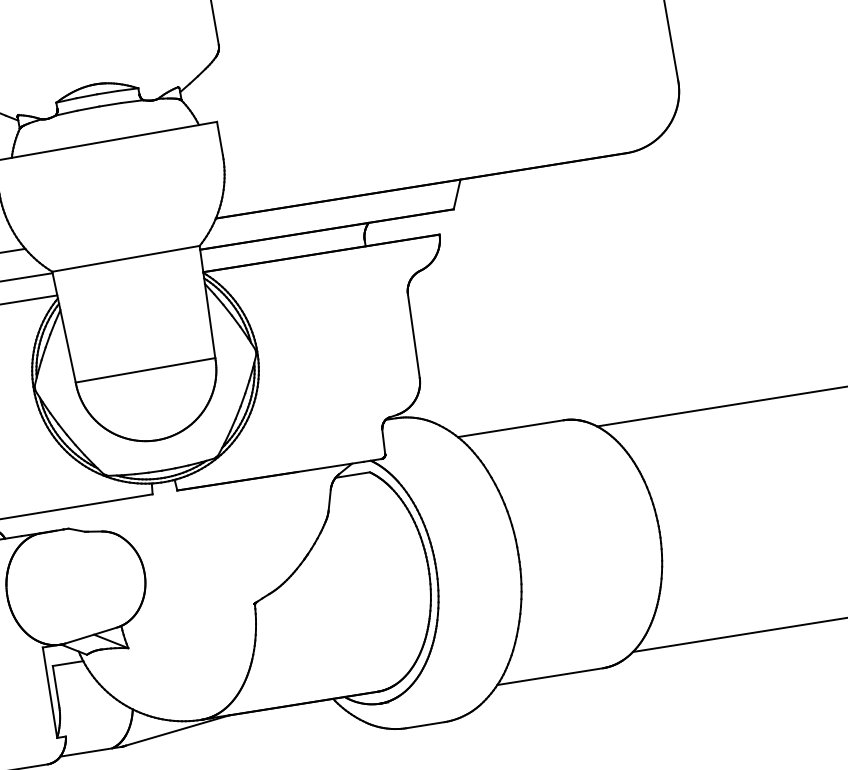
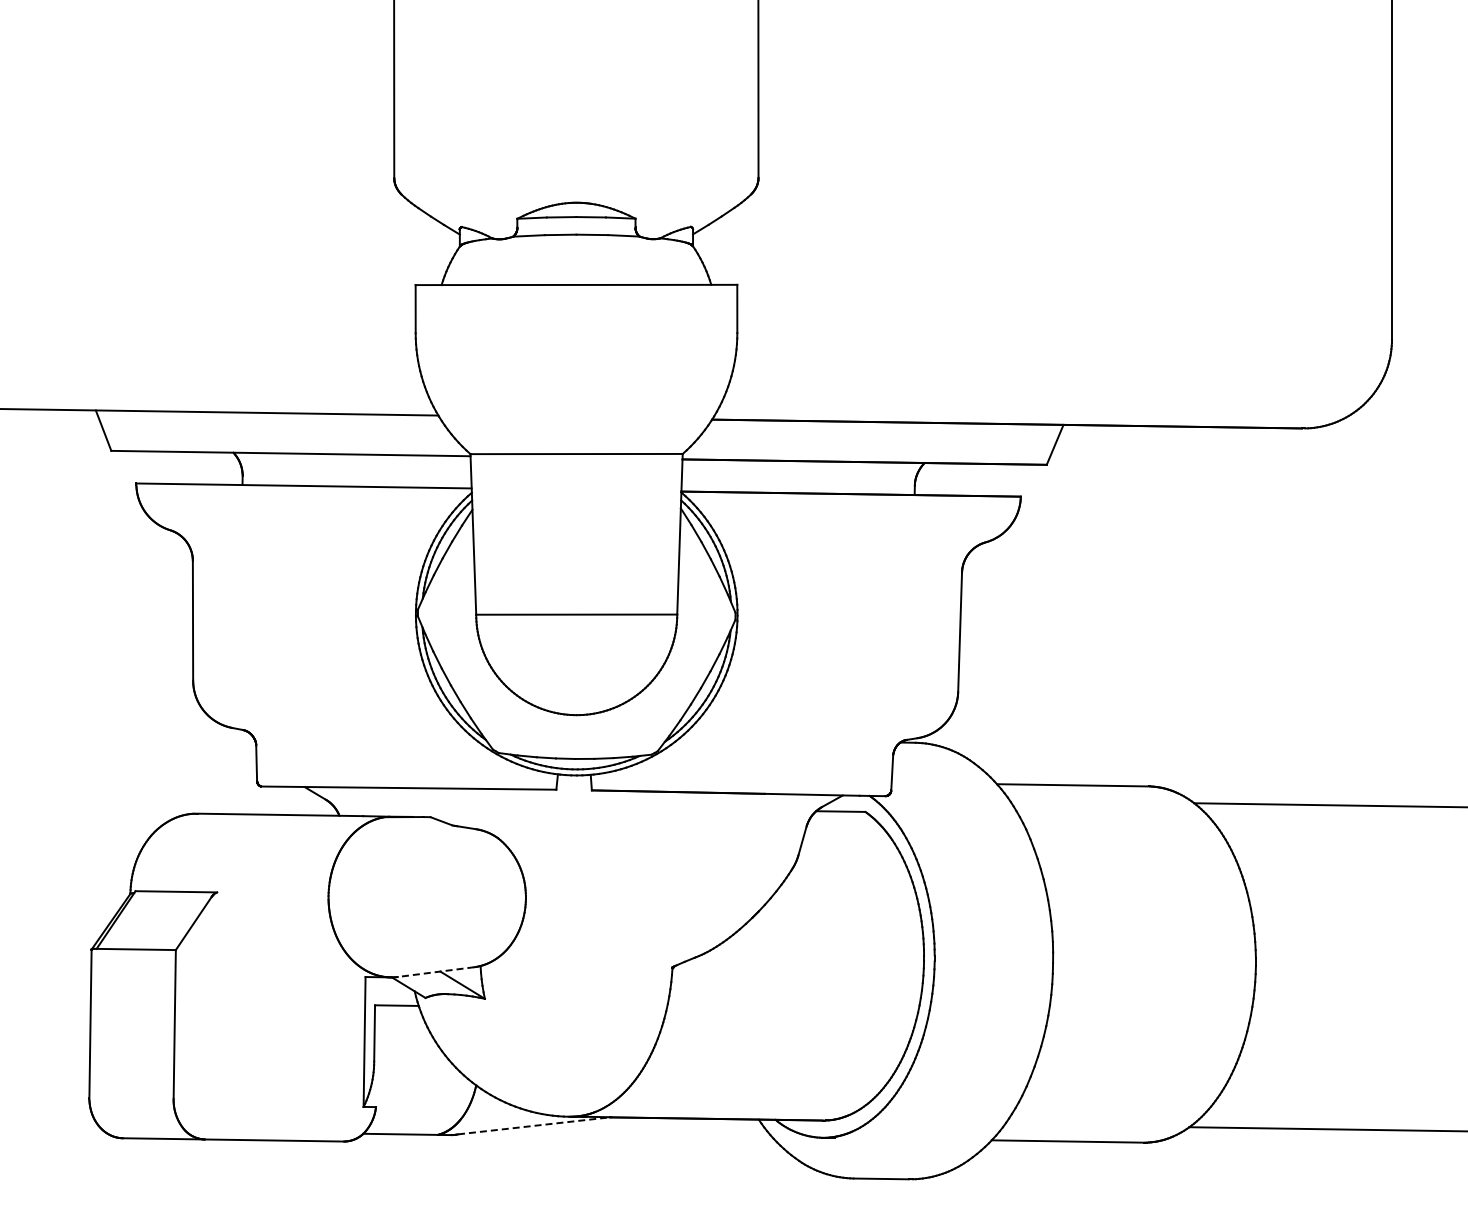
line: (91, 635) -> (436, 972), solid -> dashed
line: (178, 730) -> (535, 1125), solid -> dashed

